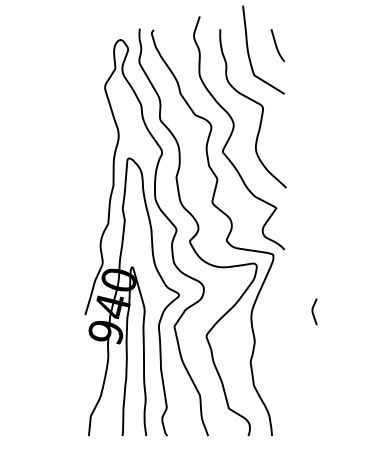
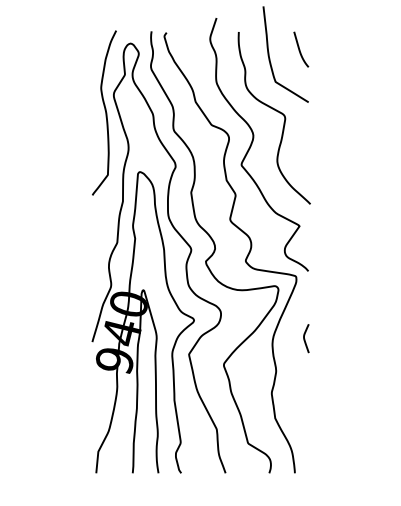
curve: (97, 103) -> (105, 112), added
curve: (313, 311) -> (305, 338), moved

